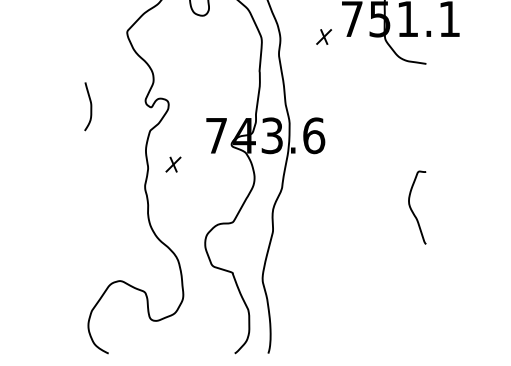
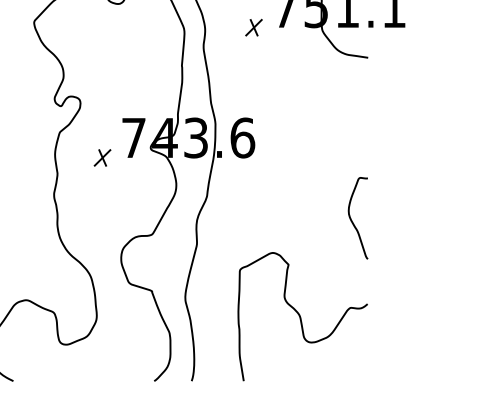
part: (173, 164) -> (102, 157), moved
curve: (366, 295) -> (301, 316), added

